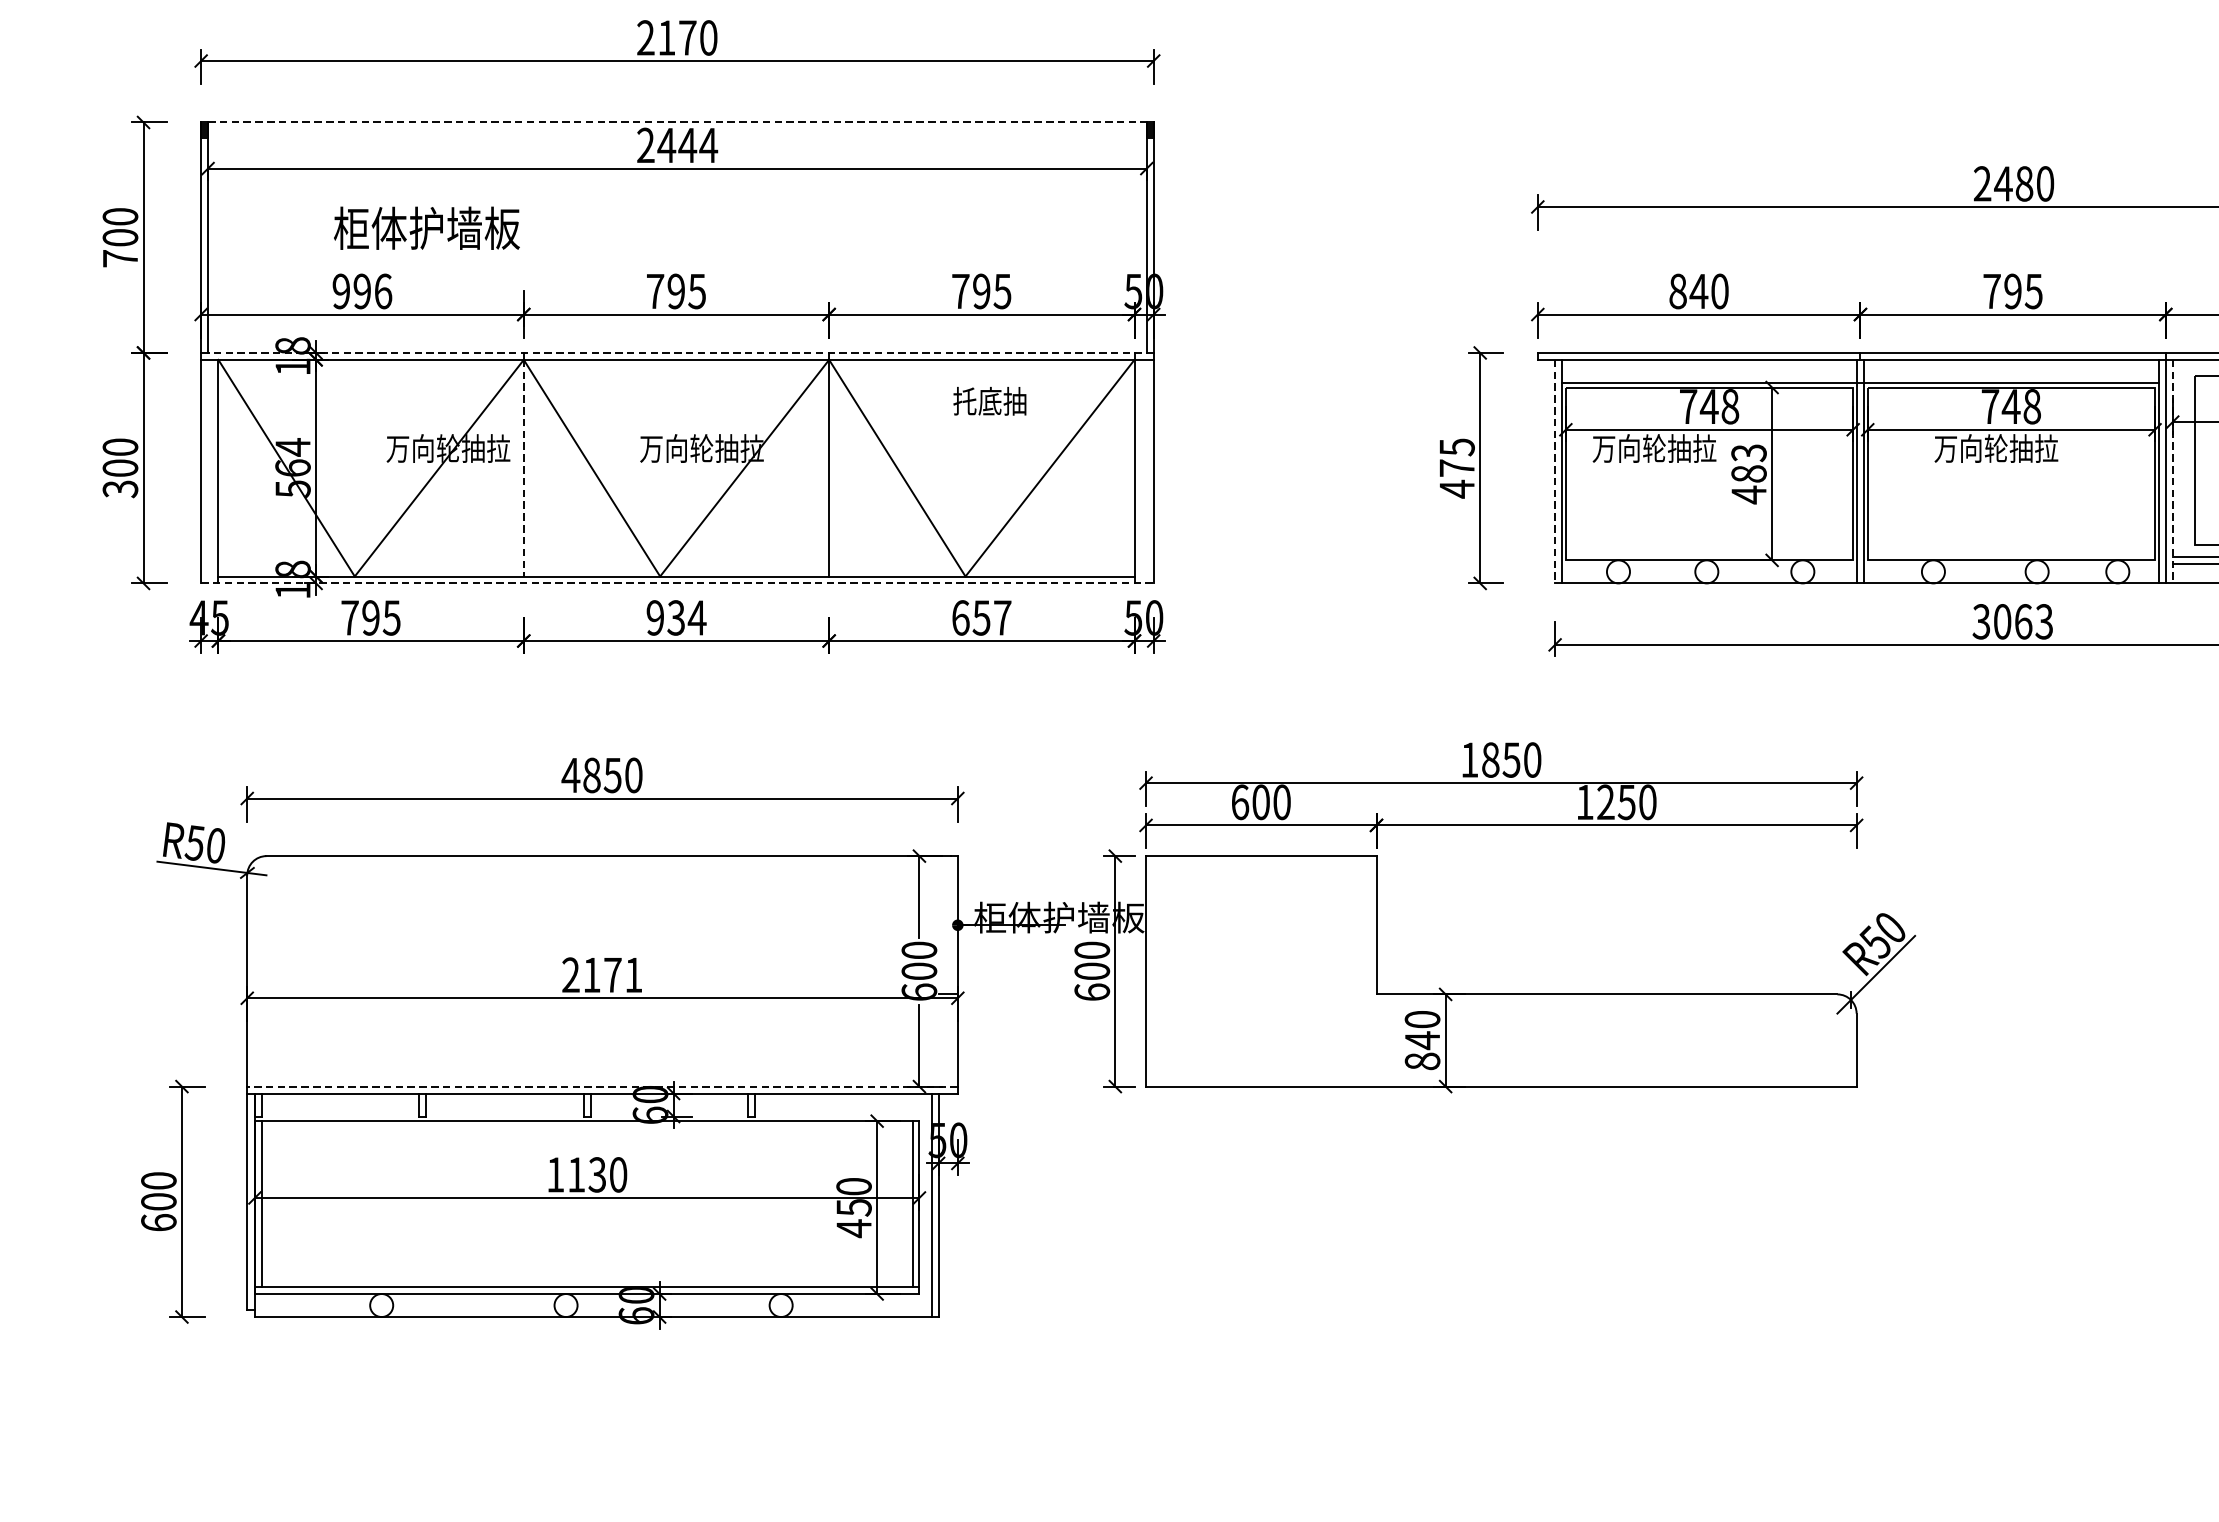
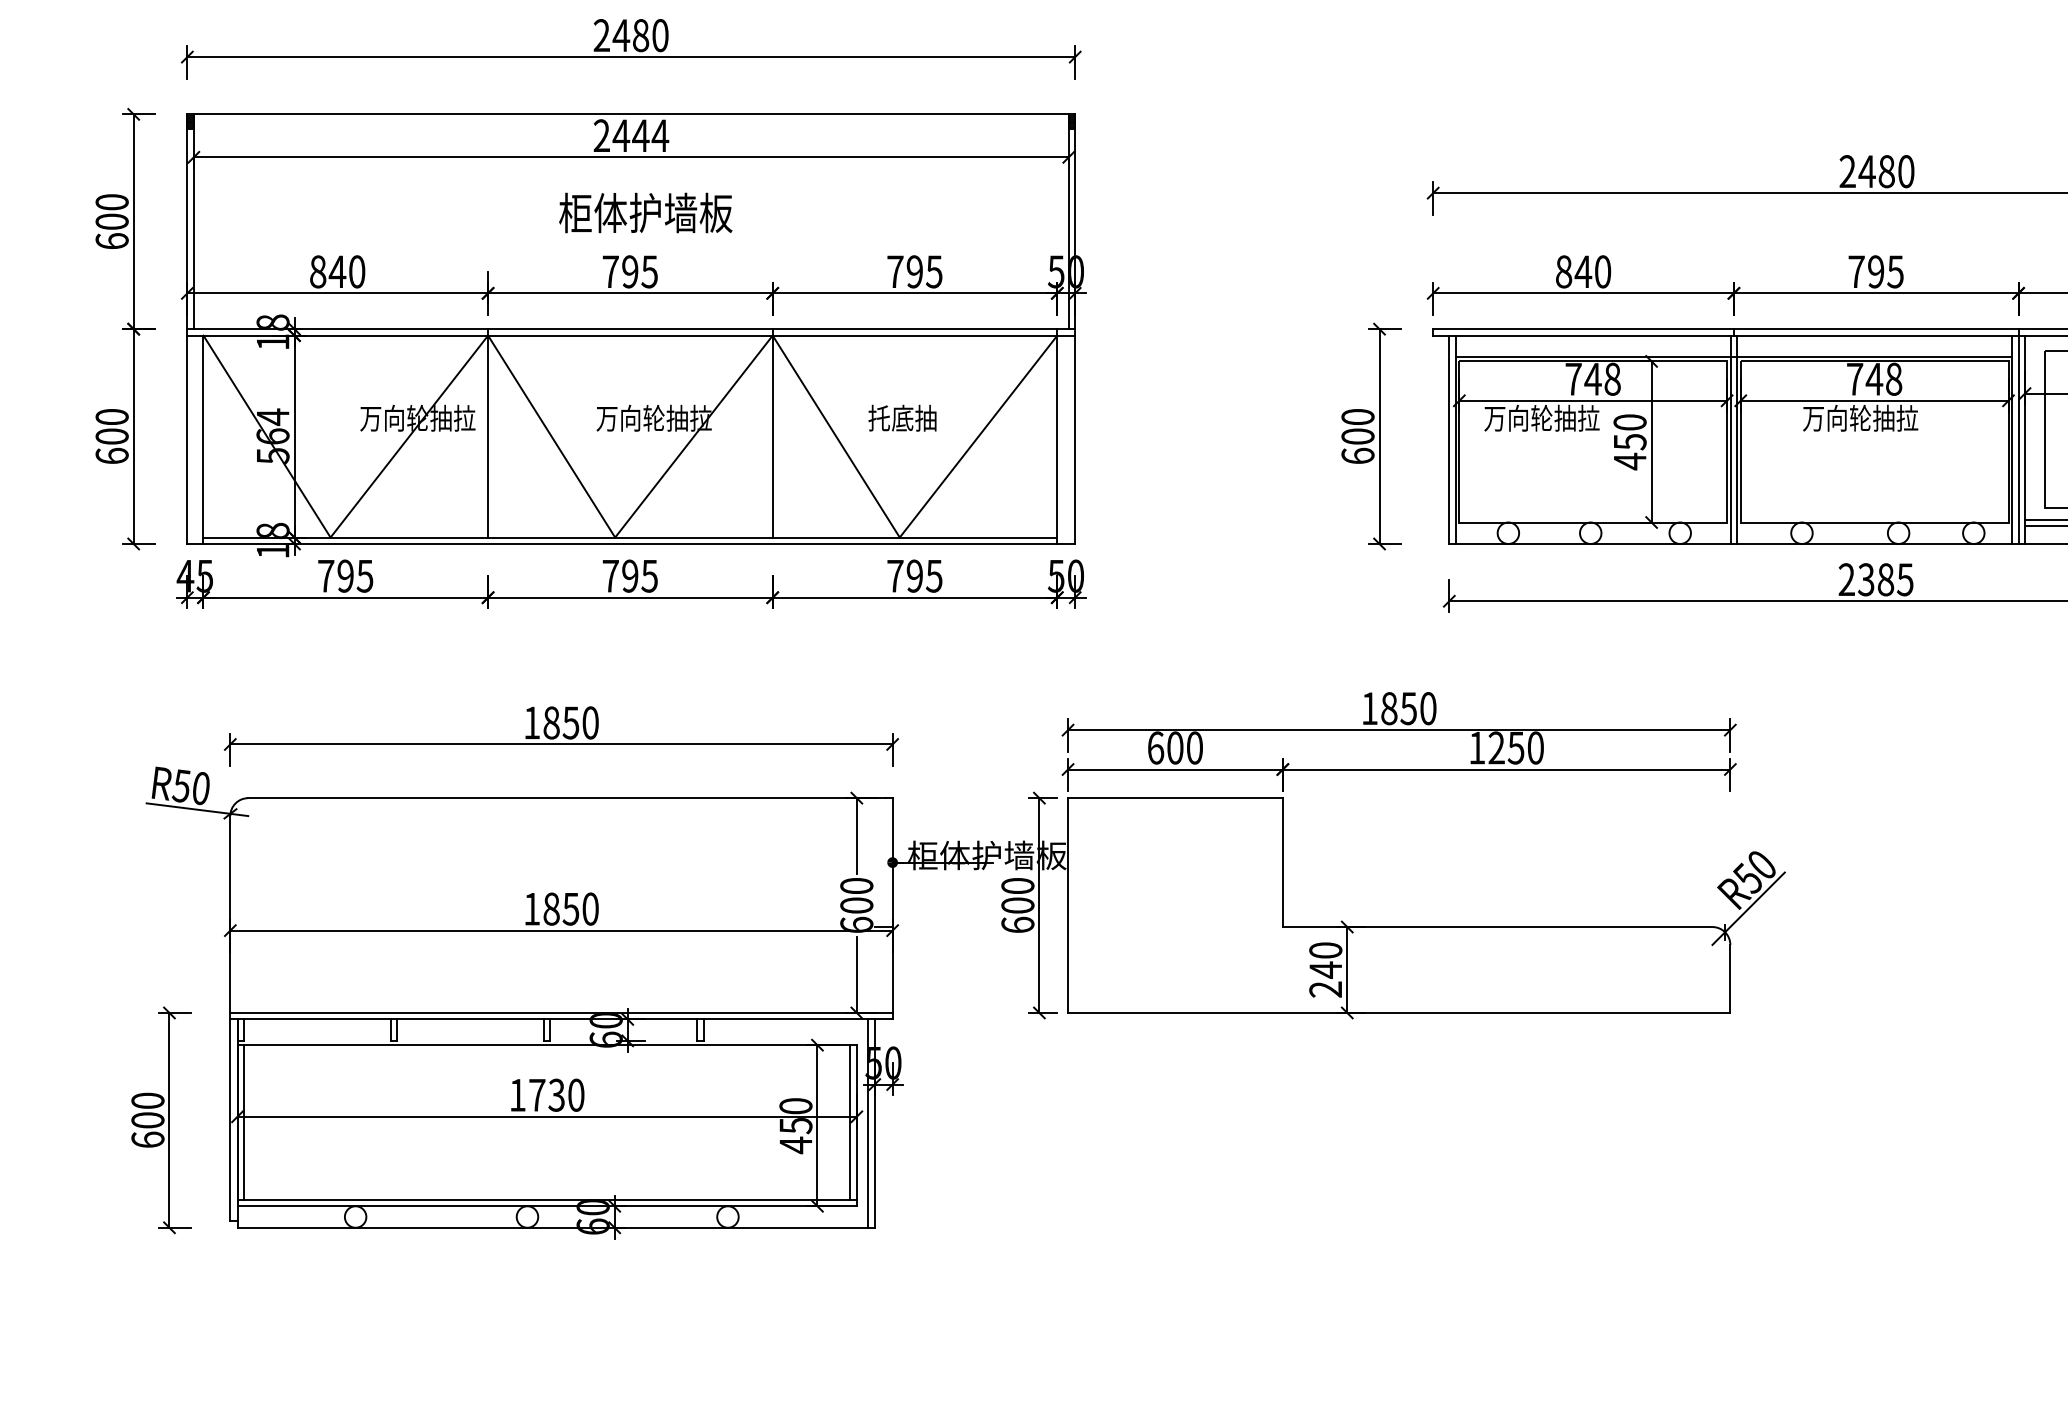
text: (676, 37) -> (630, 35), 2170 -> 2480
line: (677, 122) -> (631, 114), dashed -> solid
text: (426, 227) -> (645, 212), moved
text: (119, 258) -> (111, 241), 700 -> 600
text: (362, 291) -> (337, 271), 996 -> 840
line: (677, 353) -> (631, 329), dashed -> solid
text: (989, 400) -> (902, 417), moved
text: (1748, 463) -> (1629, 432), 483 -> 450
line: (524, 468) -> (488, 436), dashed -> solid
text: (1456, 469) -> (1357, 437), 475 -> 600
line: (1555, 472) -> (1449, 440), dashed -> solid
line: (2173, 472) -> (2025, 440), dashed -> solid
text: (119, 488) -> (111, 455), 300 -> 600
line: (677, 582) -> (631, 543), dashed -> solid
text: (676, 617) -> (630, 575), 934 -> 795
text: (981, 617) -> (914, 575), 657 -> 795
text: (2012, 621) -> (1875, 579), 3063 -> 2385
text: (570, 774) -> (531, 722), 4850 -> 1850
text: (602, 974) -> (561, 908), 2171 -> 1850
text: (1422, 1061) -> (1325, 989), 840 -> 240
line: (601, 1086) -> (560, 1012), dashed -> solid
text: (576, 1175) -> (537, 1095), 1130 -> 1730

